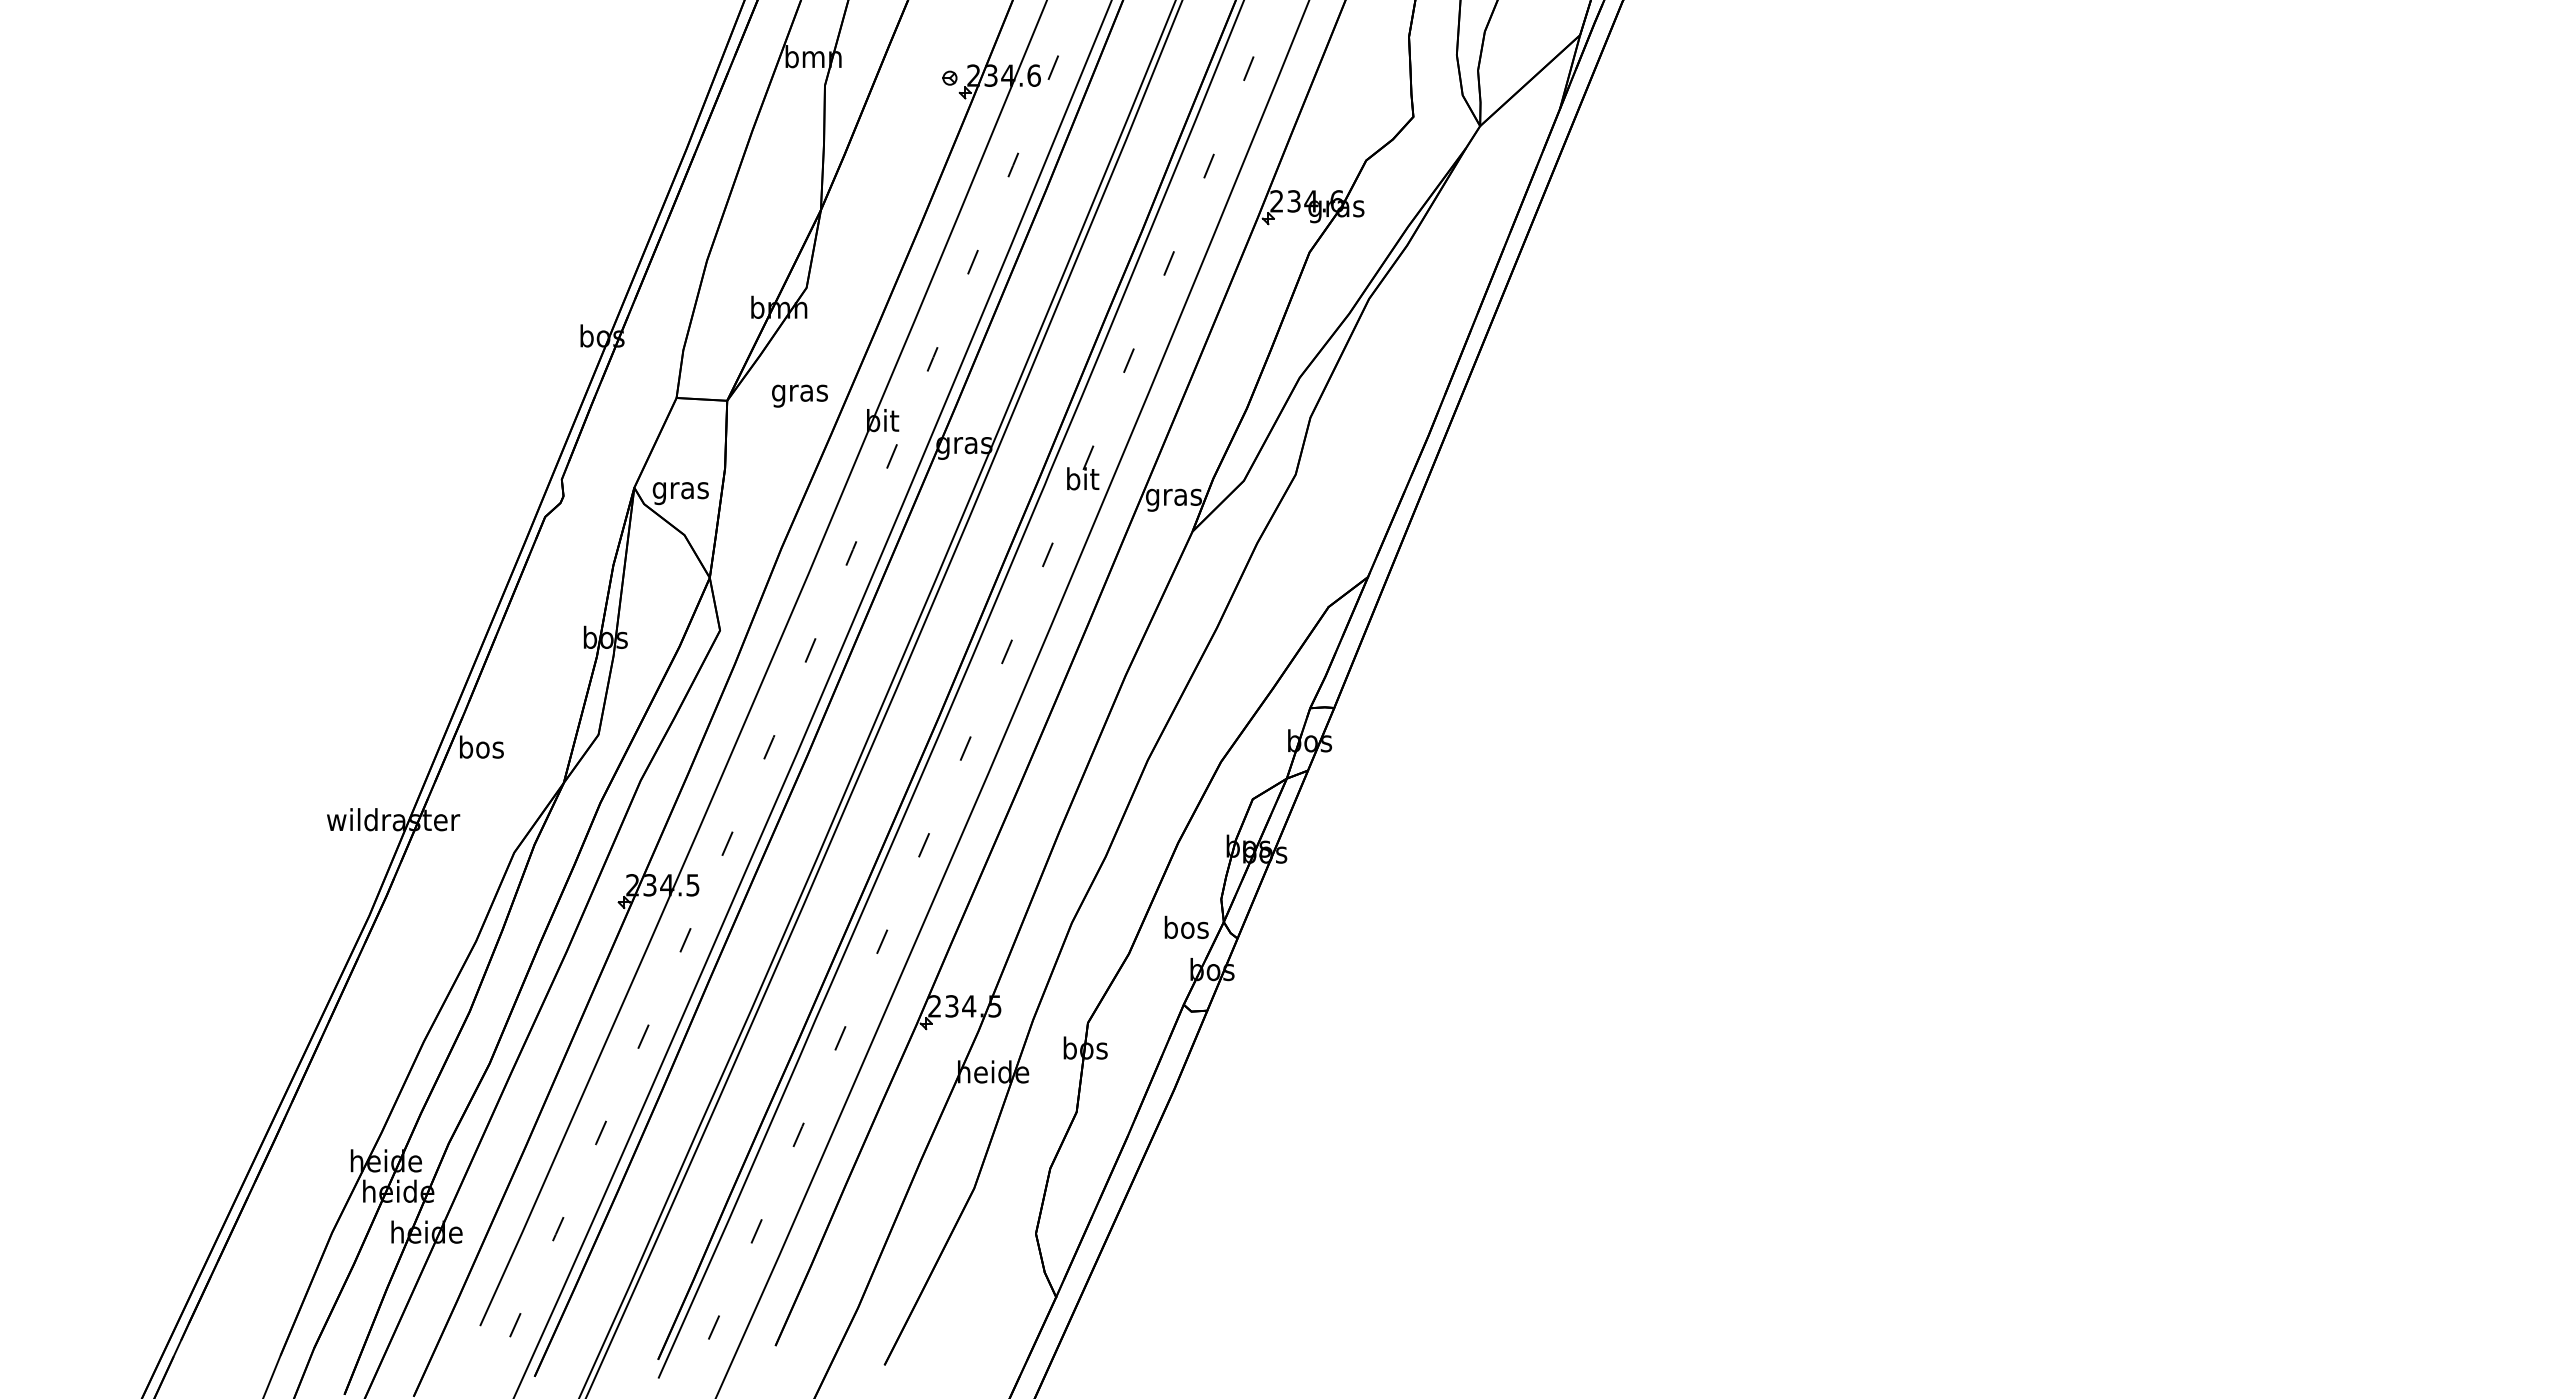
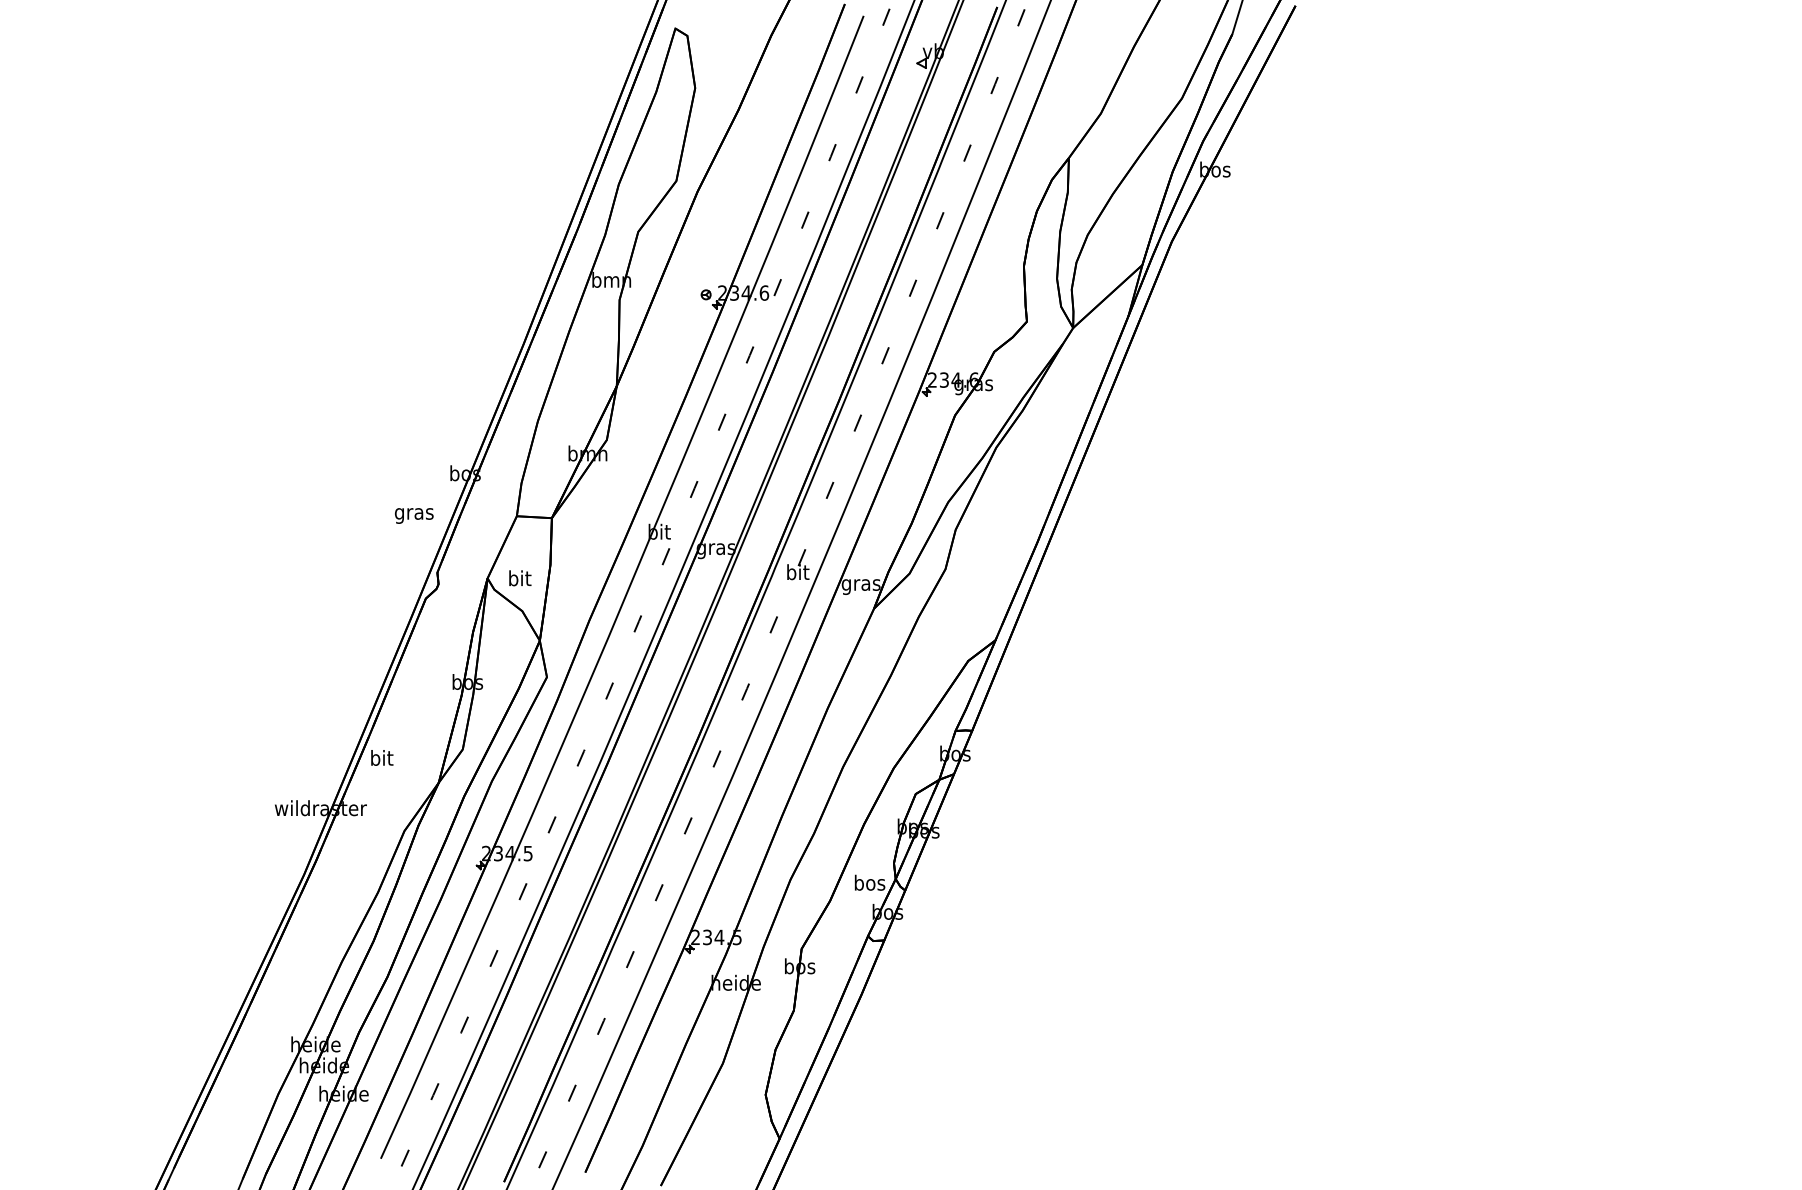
text: (800, 395) -> (414, 515), moved
text: (680, 490) -> (519, 580), gras -> bit
text: (481, 746) -> (381, 757), bos -> bit

